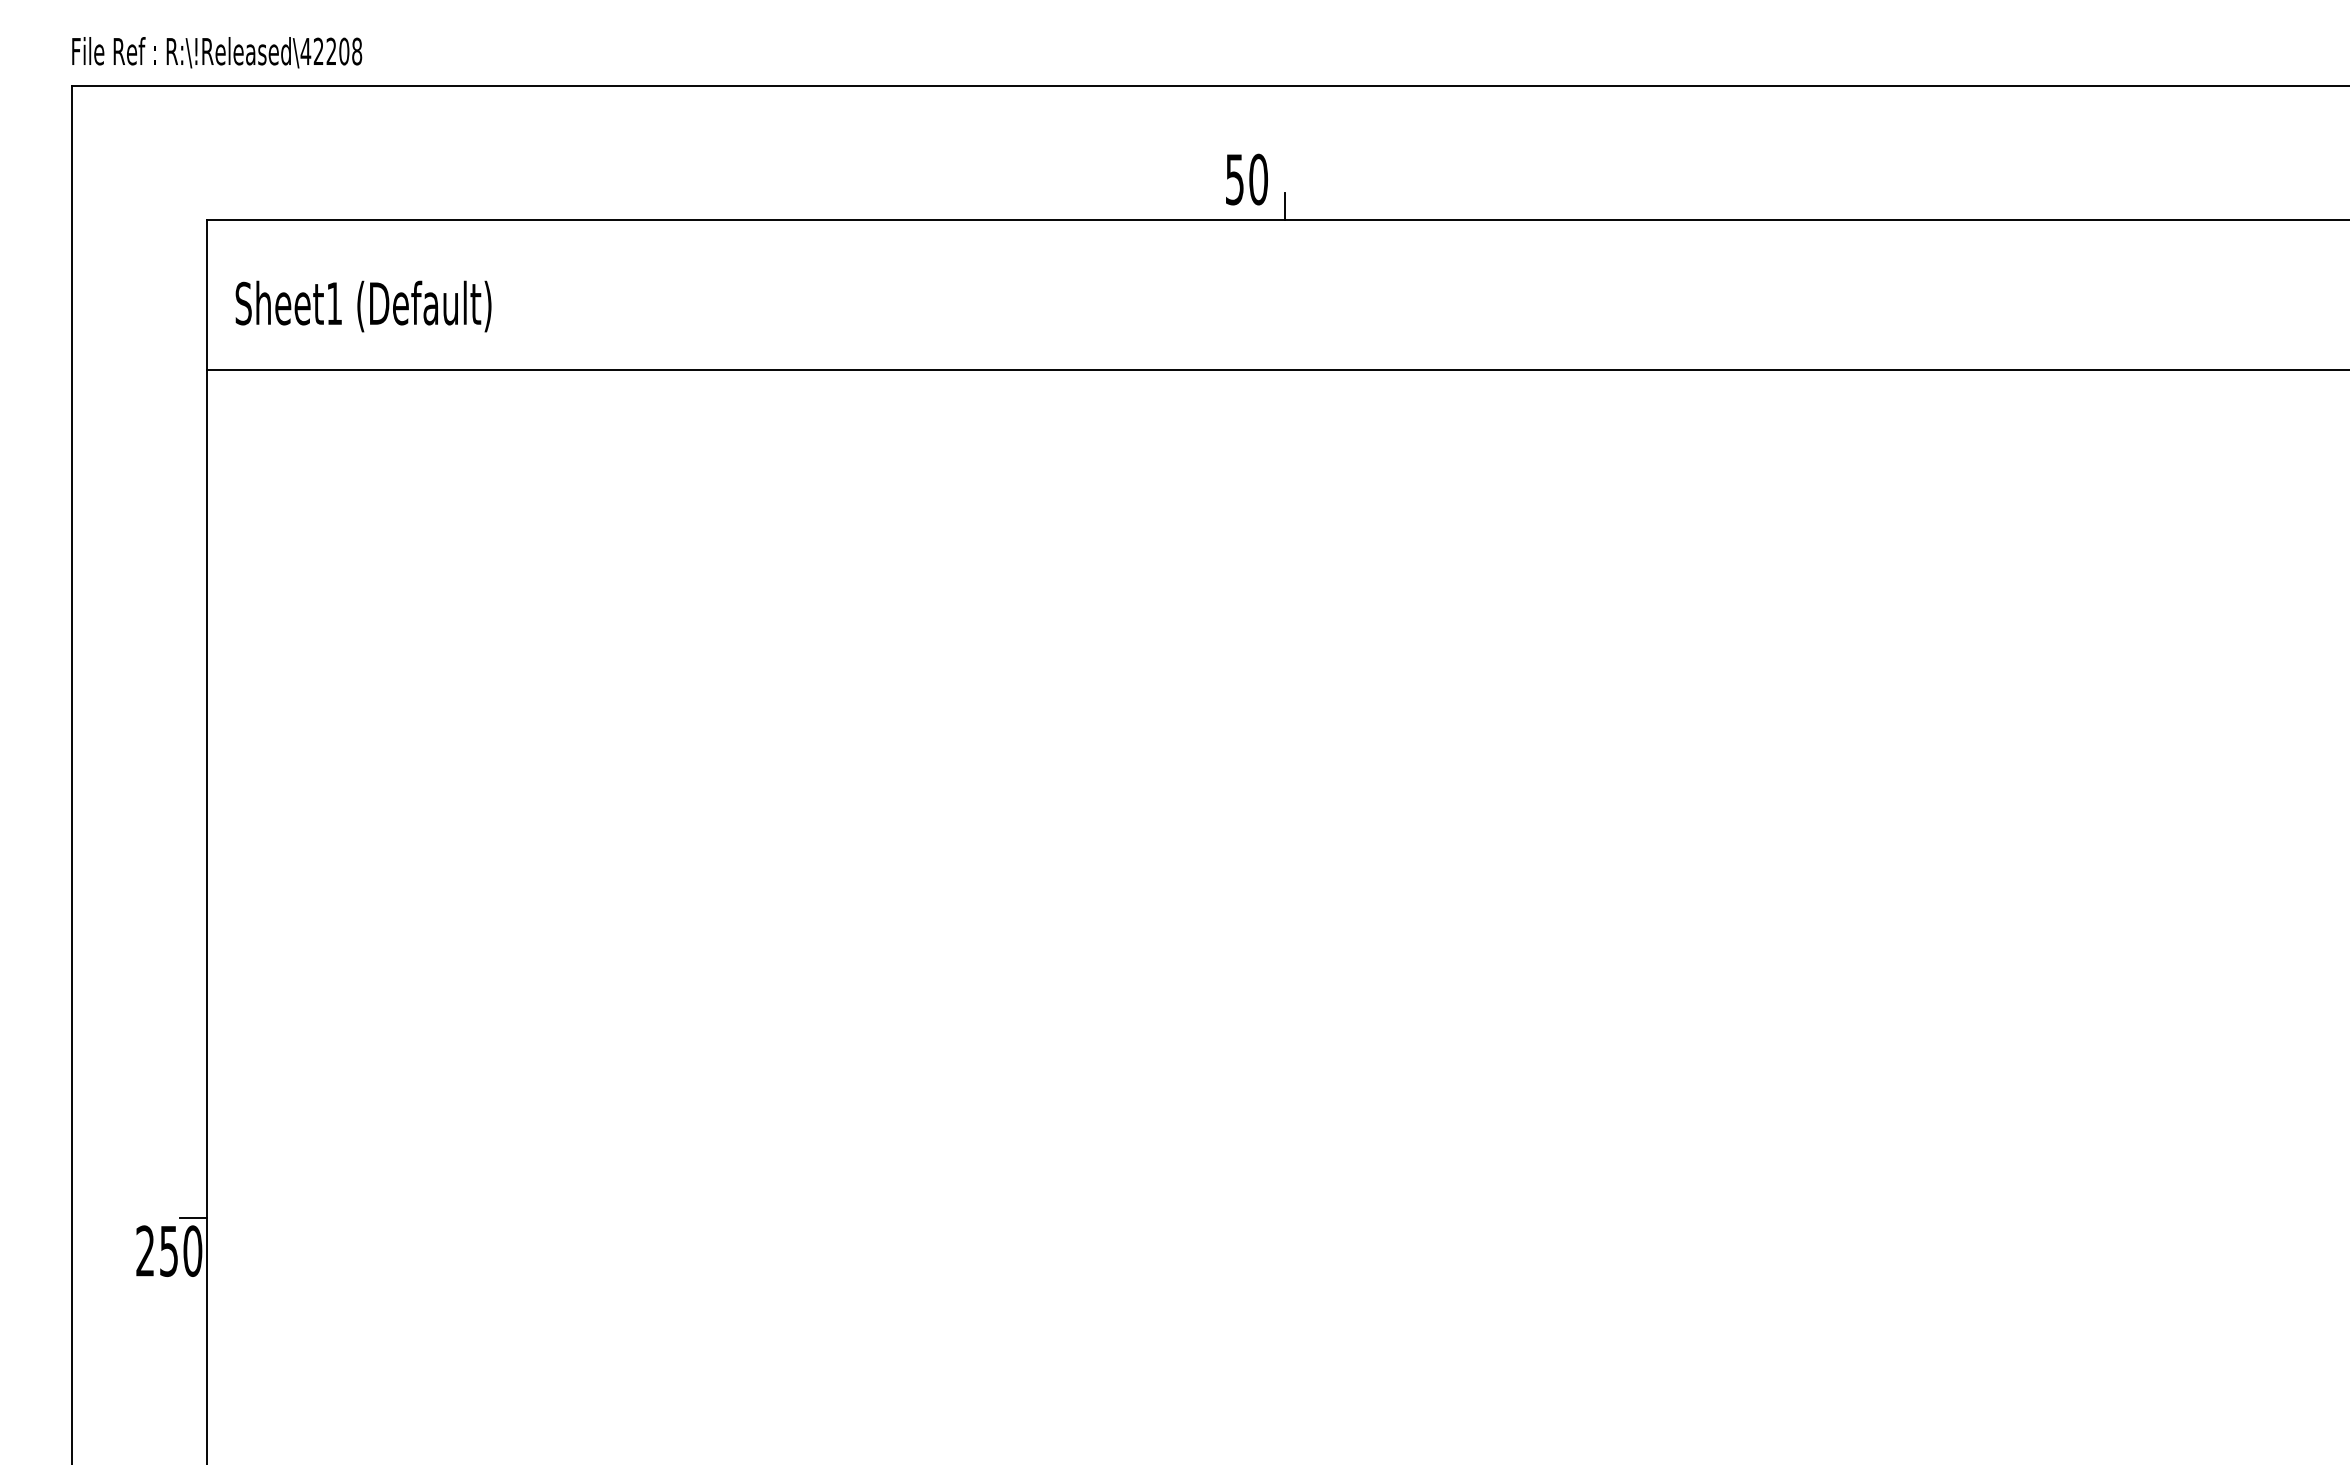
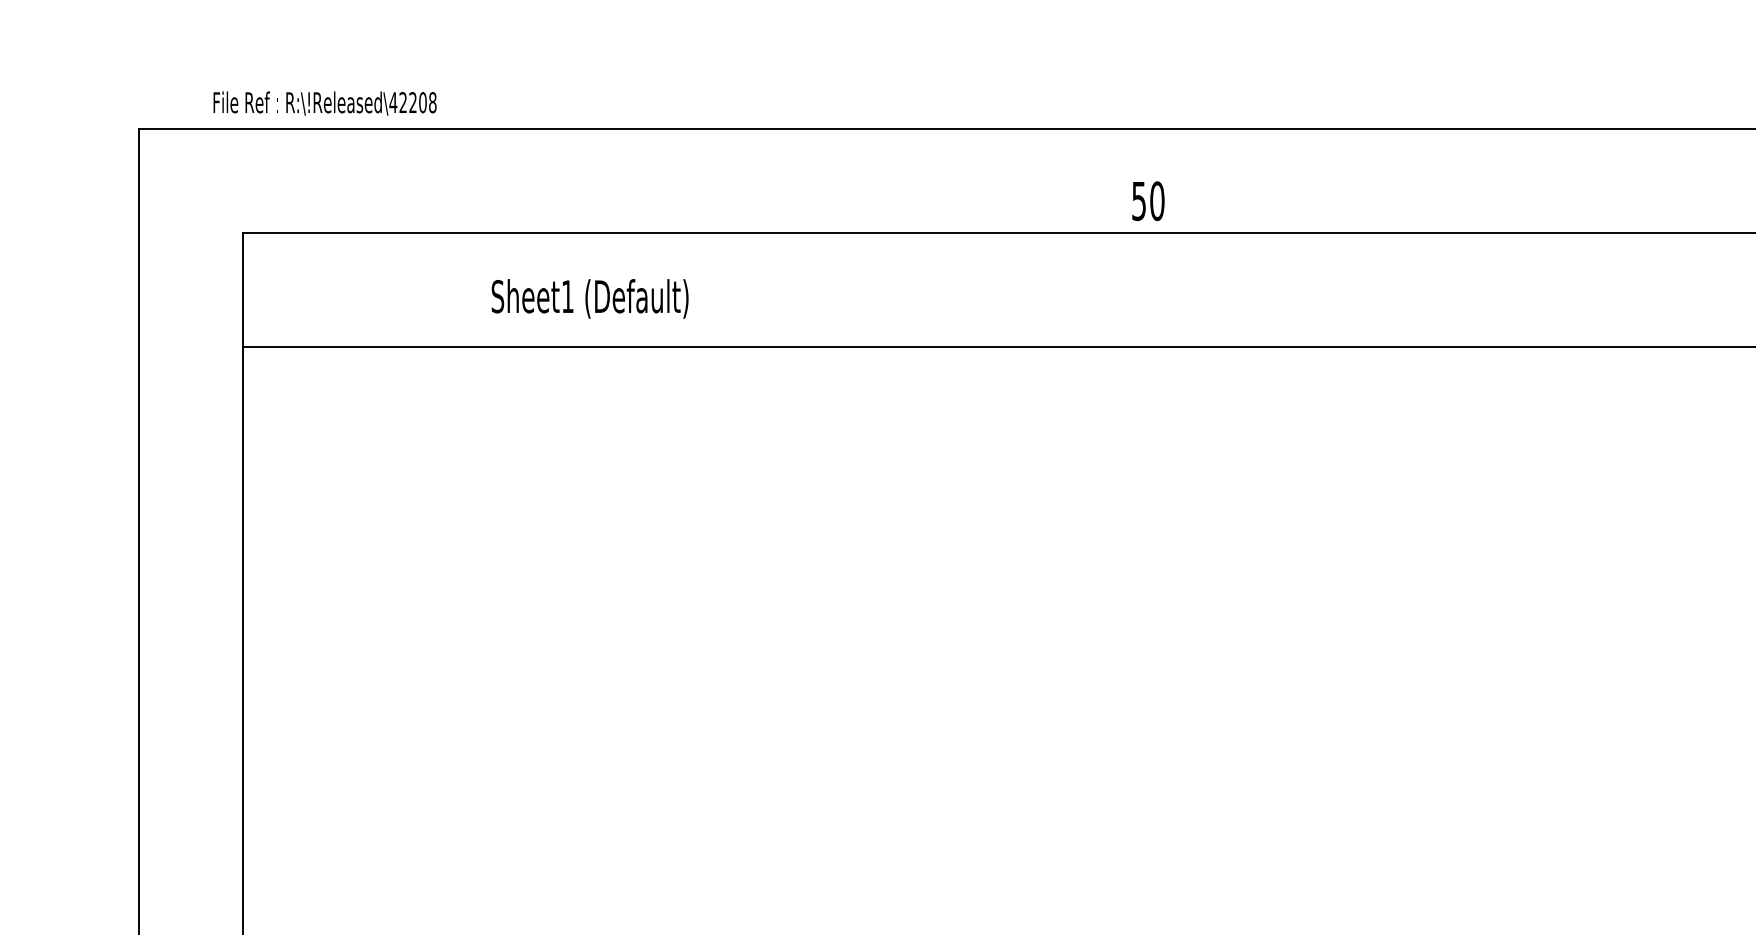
text: (217, 52) -> (325, 103), moved
text: (1246, 179) -> (1148, 201), moved
line: (1284, 206) -> (1072, 221), removed
text: (363, 306) -> (590, 298), moved

